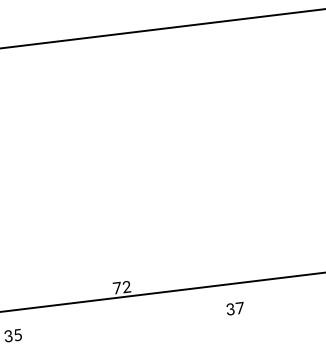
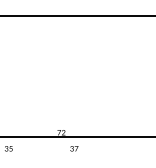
text: (235, 308) -> (74, 148), moved

